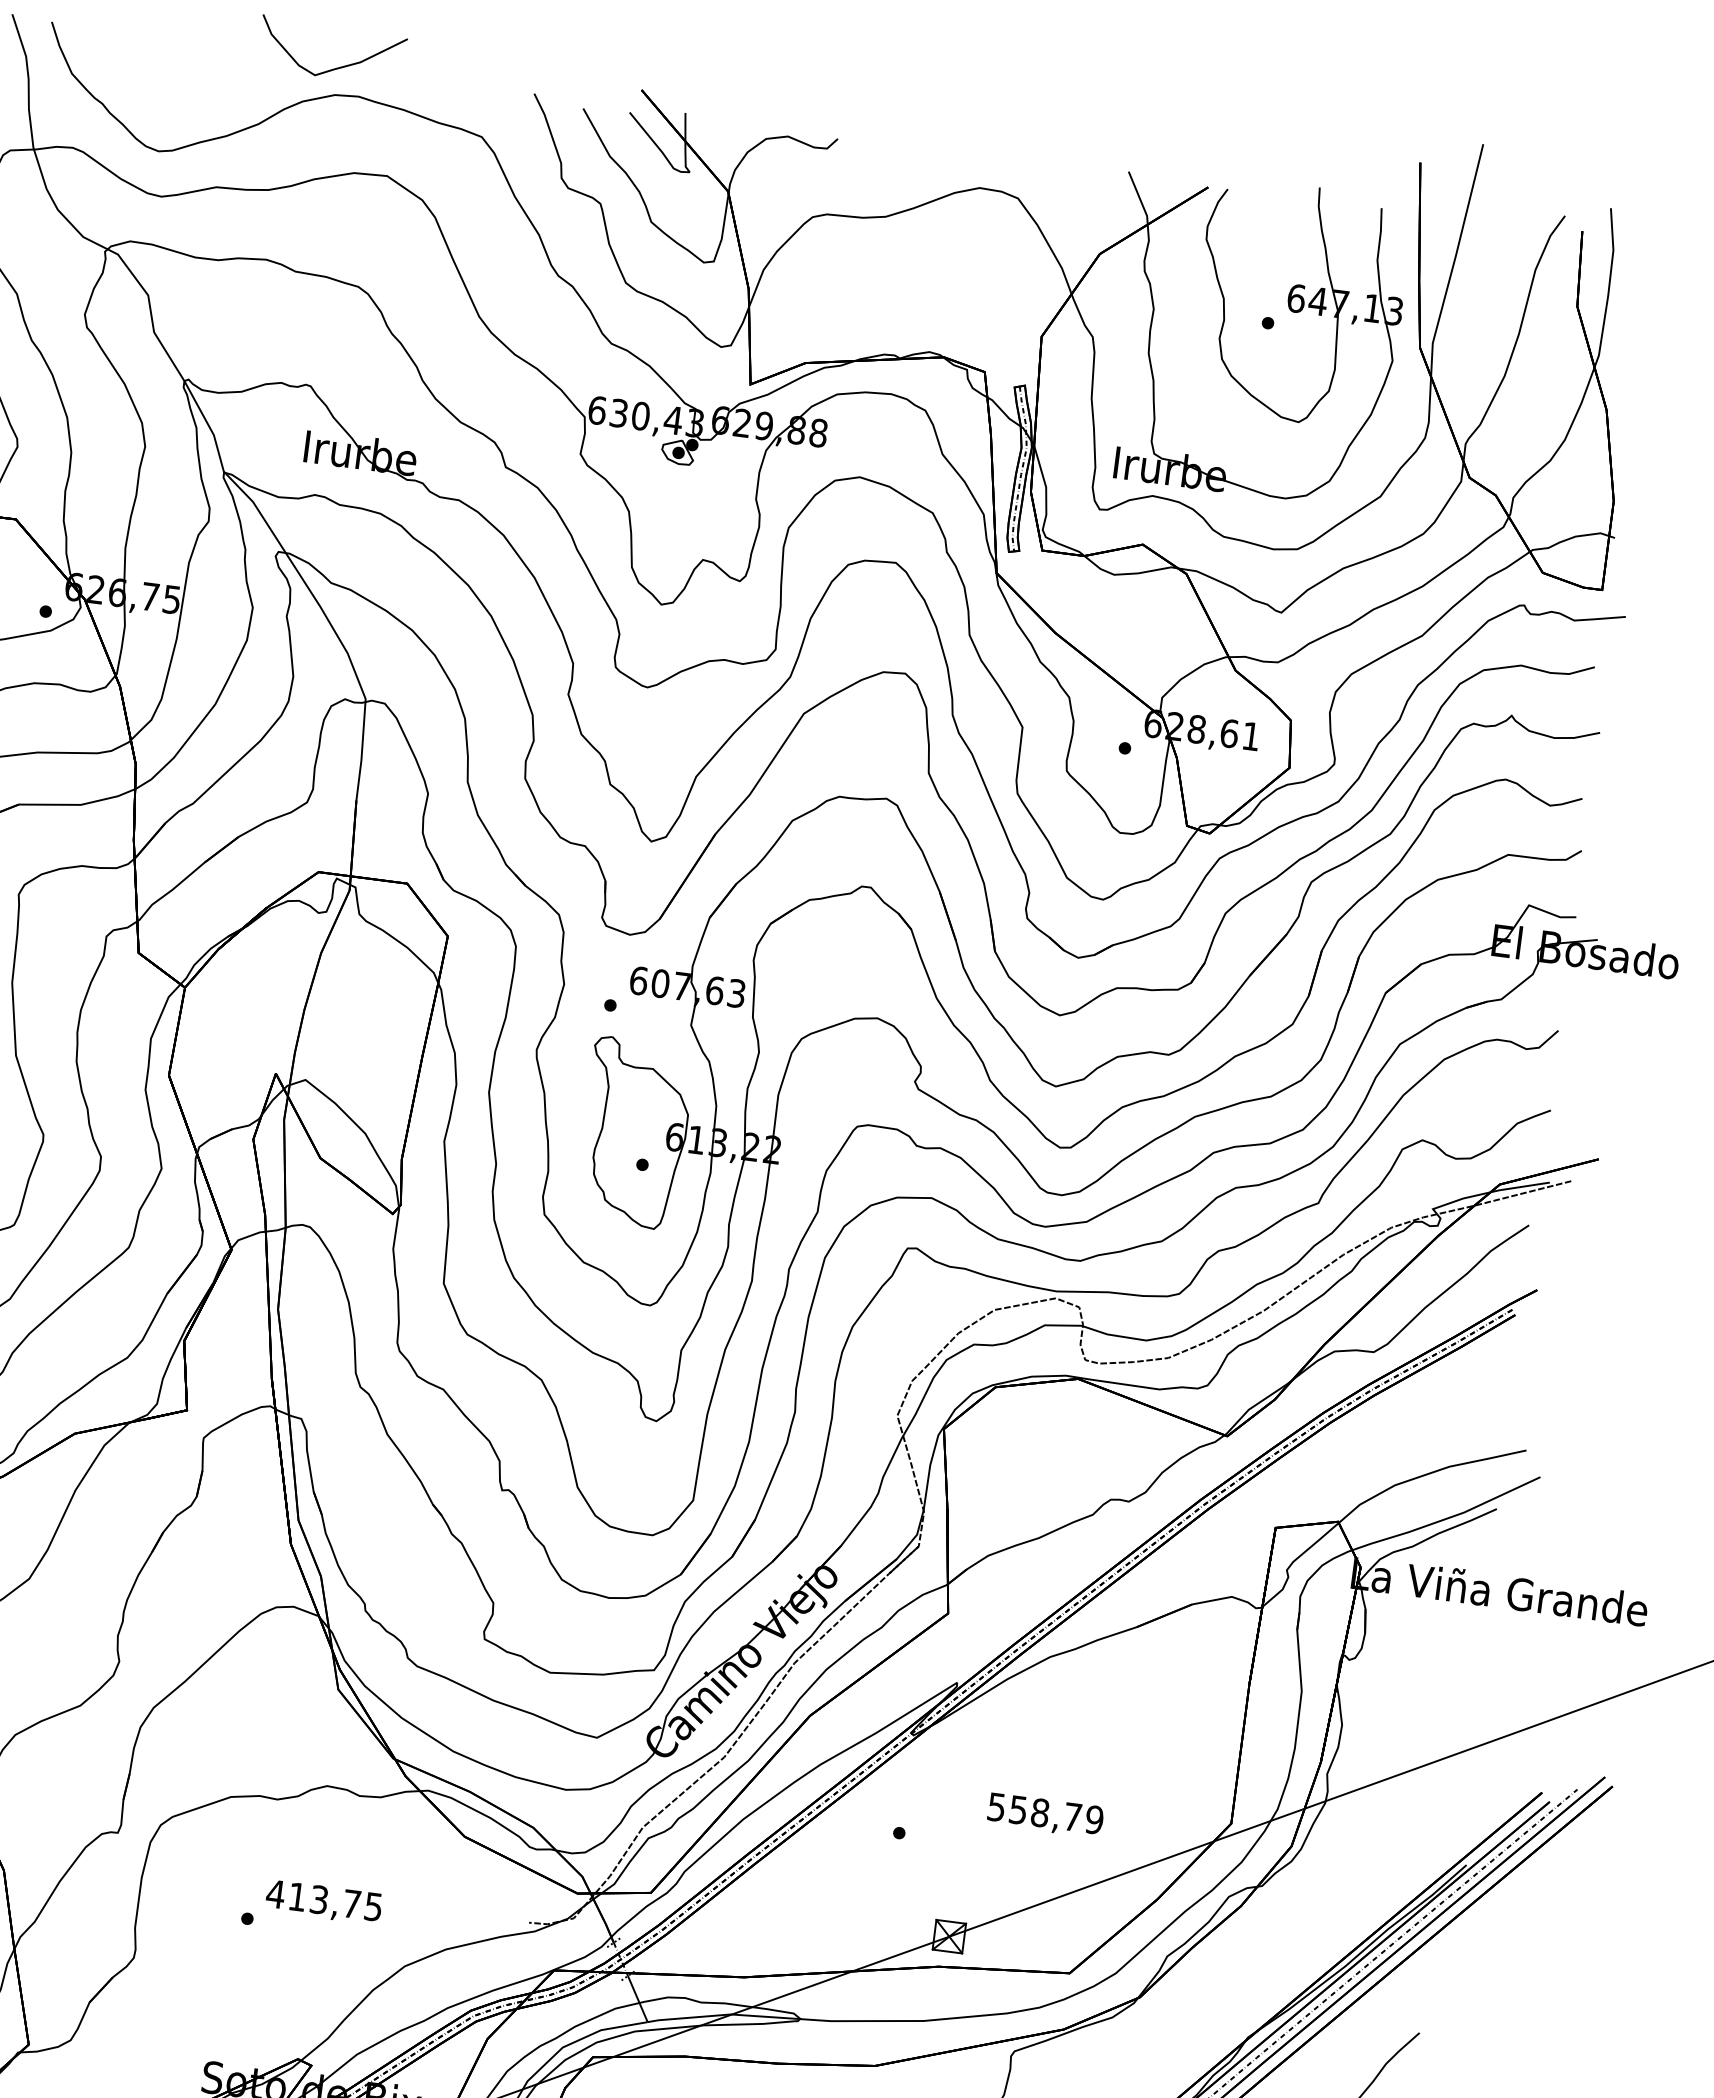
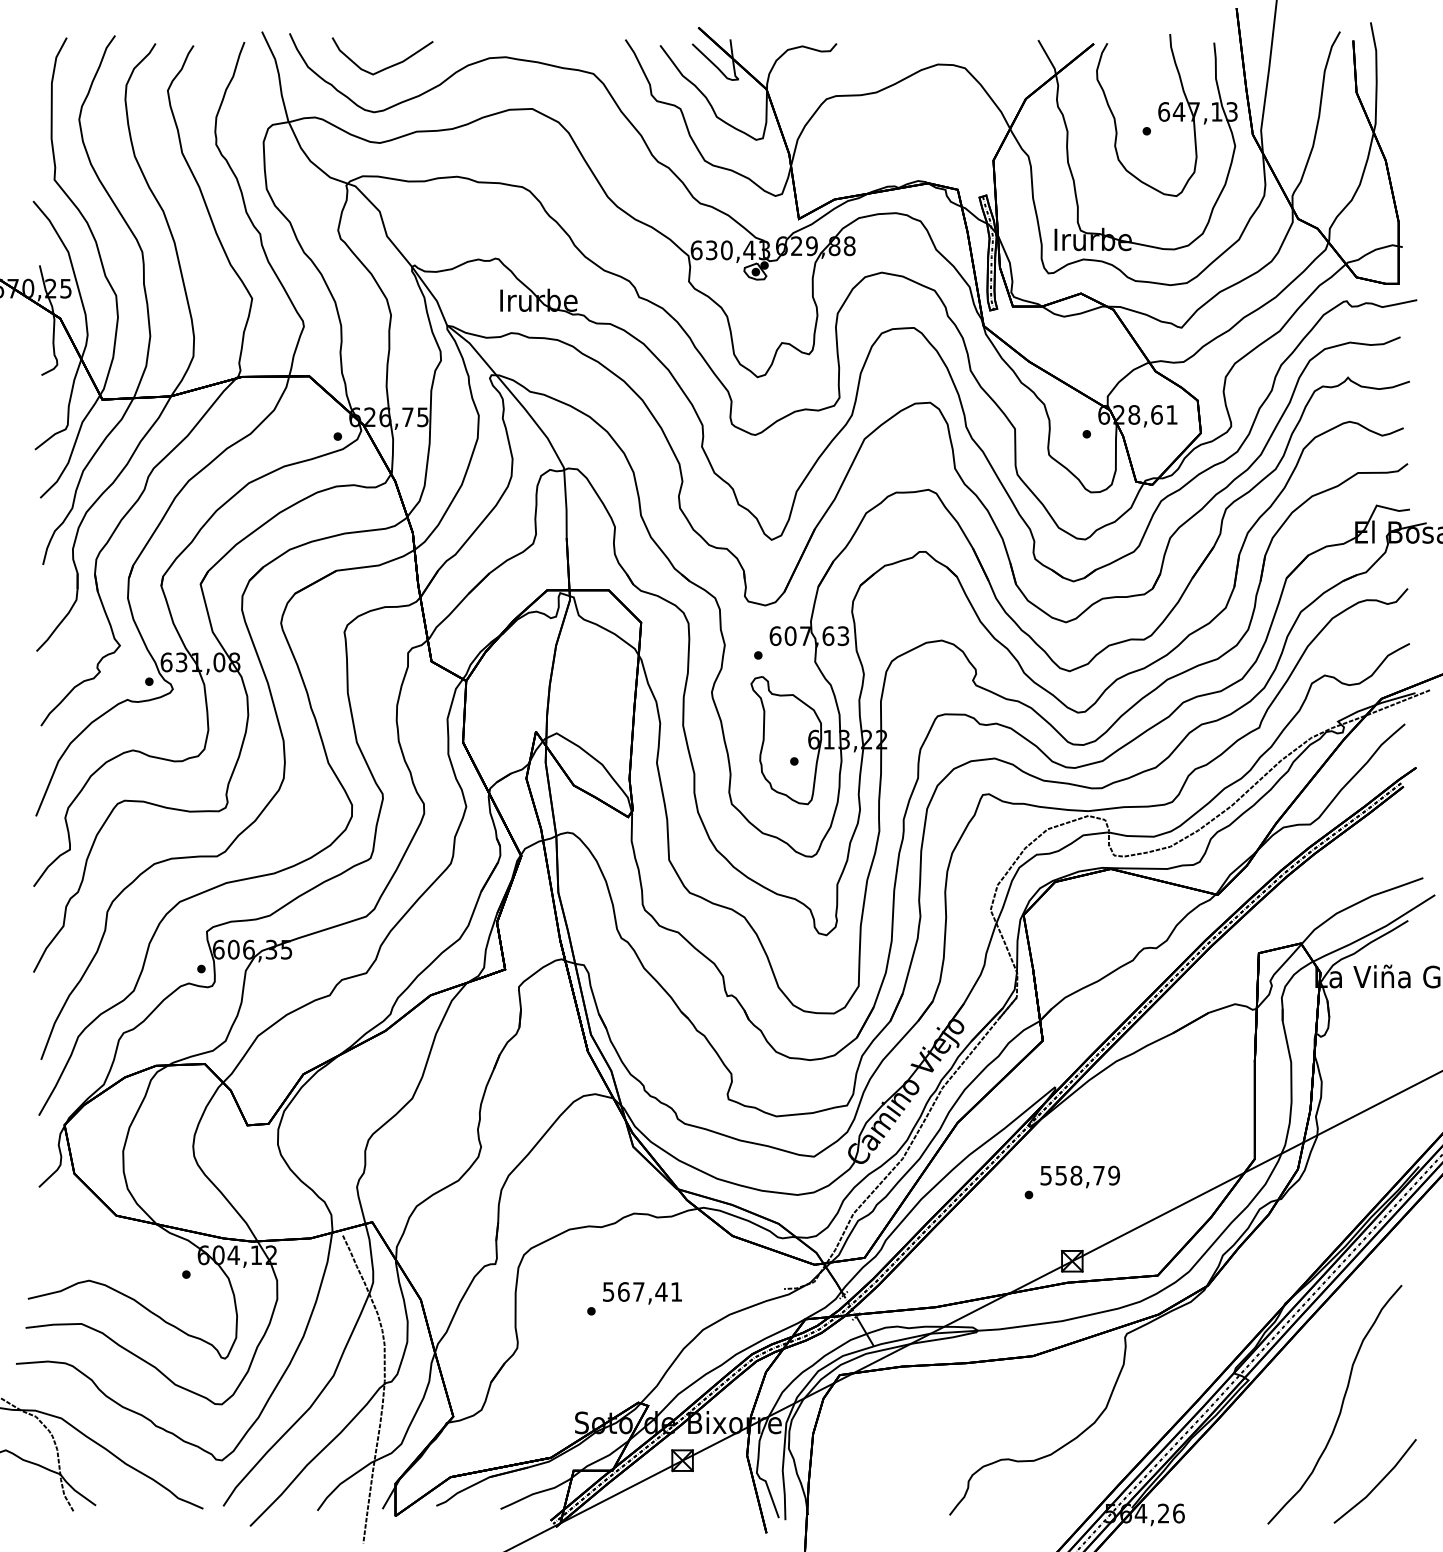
curve: (334, 67) -> (385, 67), moved
text: (1044, 1814) -> (1079, 1176), moved
text: (324, 1899) -> (642, 1291), 413,75 -> 567,41

